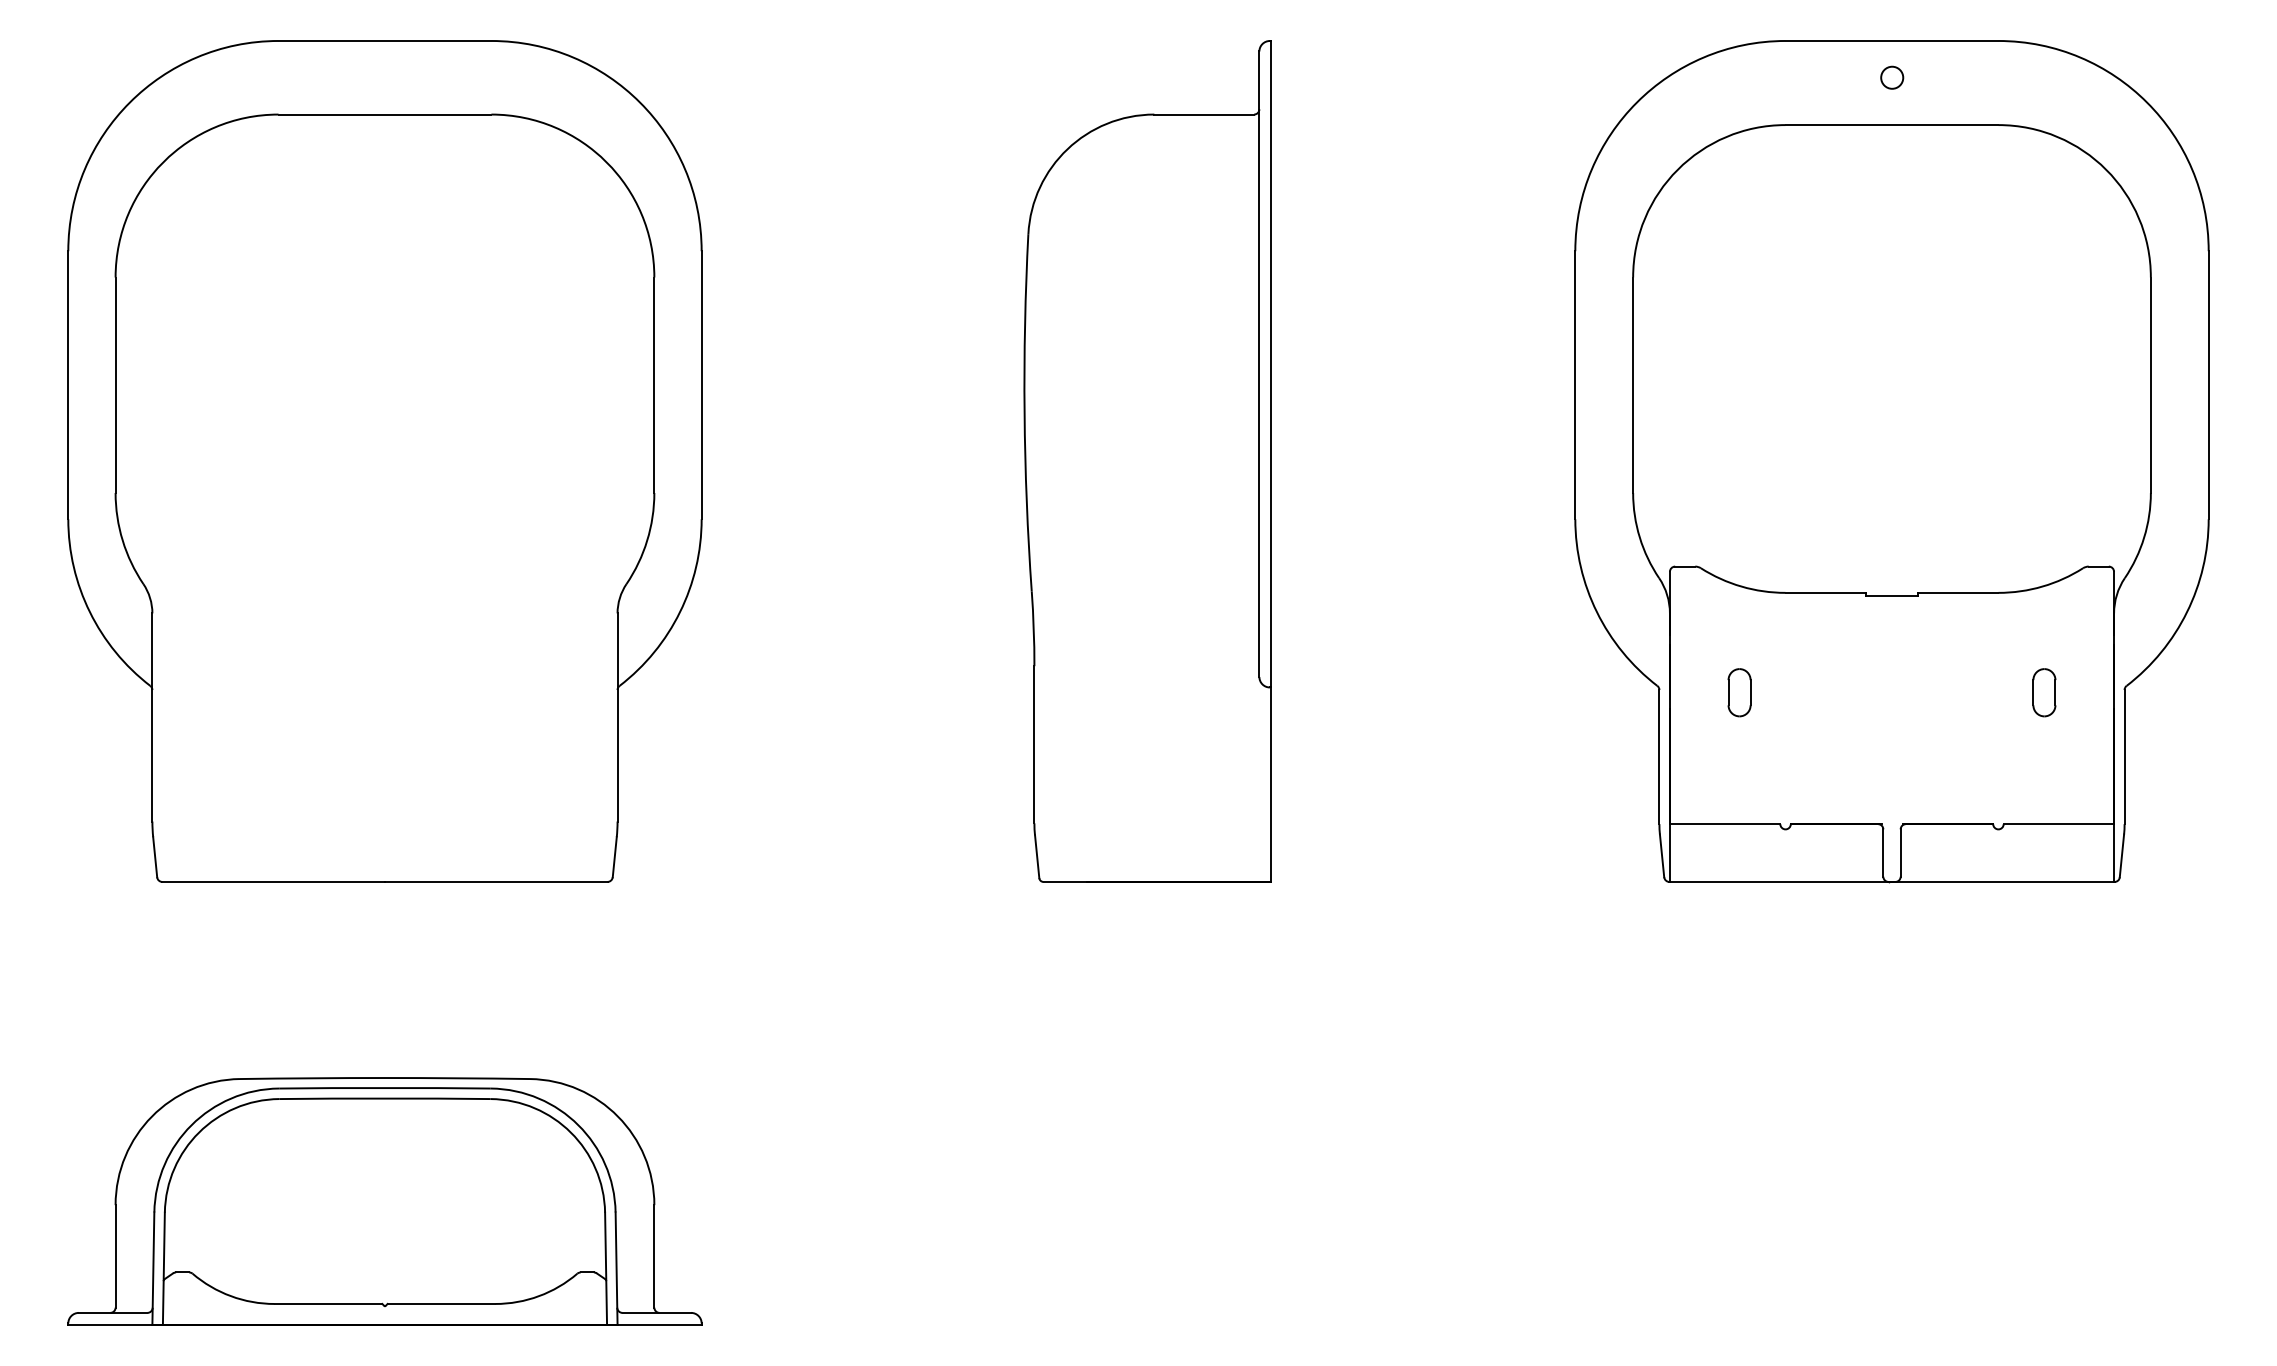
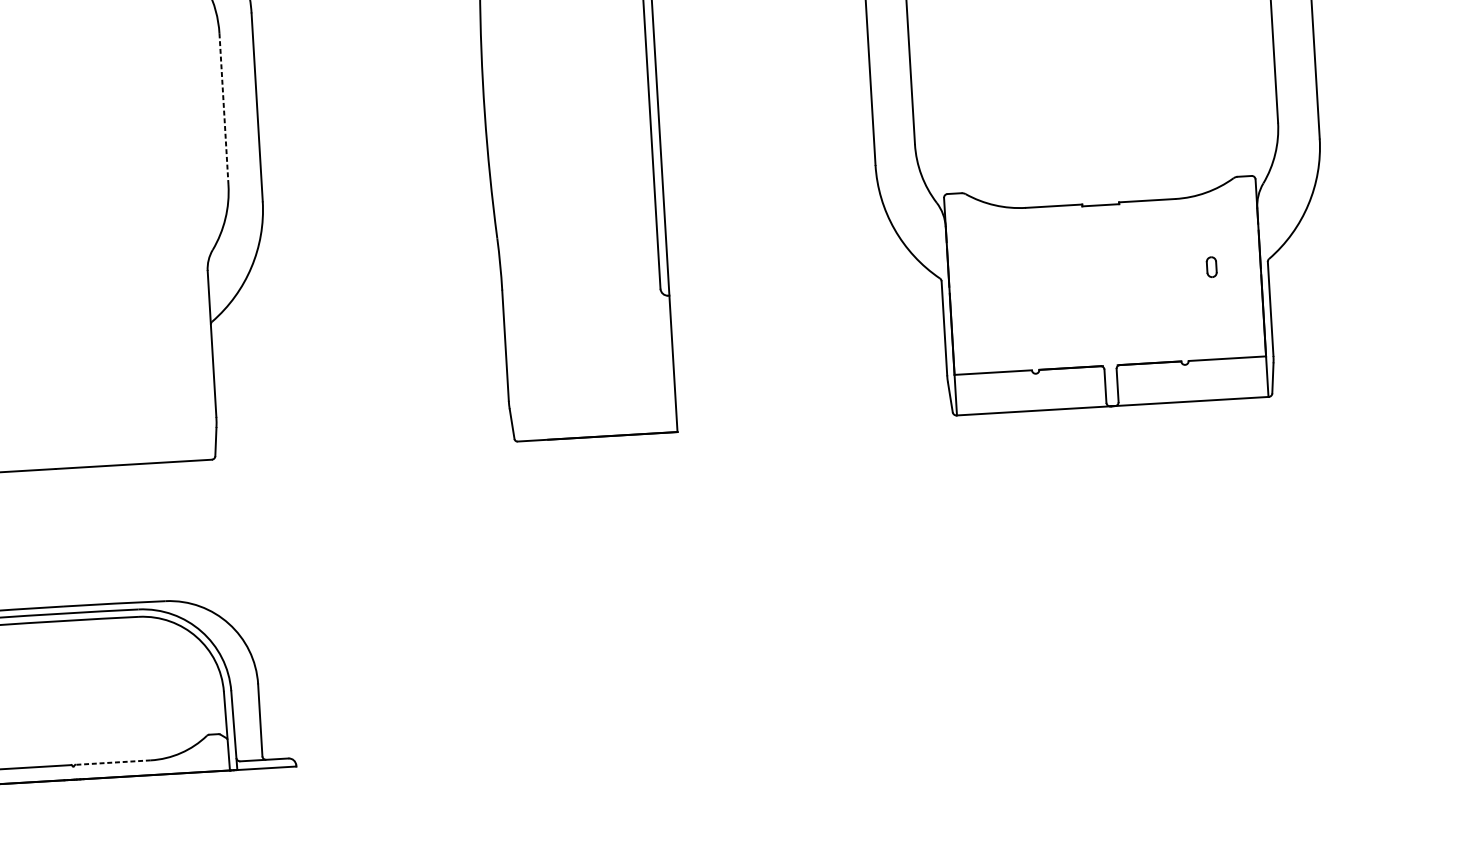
line: (654, 385) -> (224, 109), solid -> dashed
part: (1739, 692) -> (997, 279), removed
part: (2044, 692) -> (1211, 266), size x0.6
line: (441, 1303) -> (112, 762), solid -> dashed

